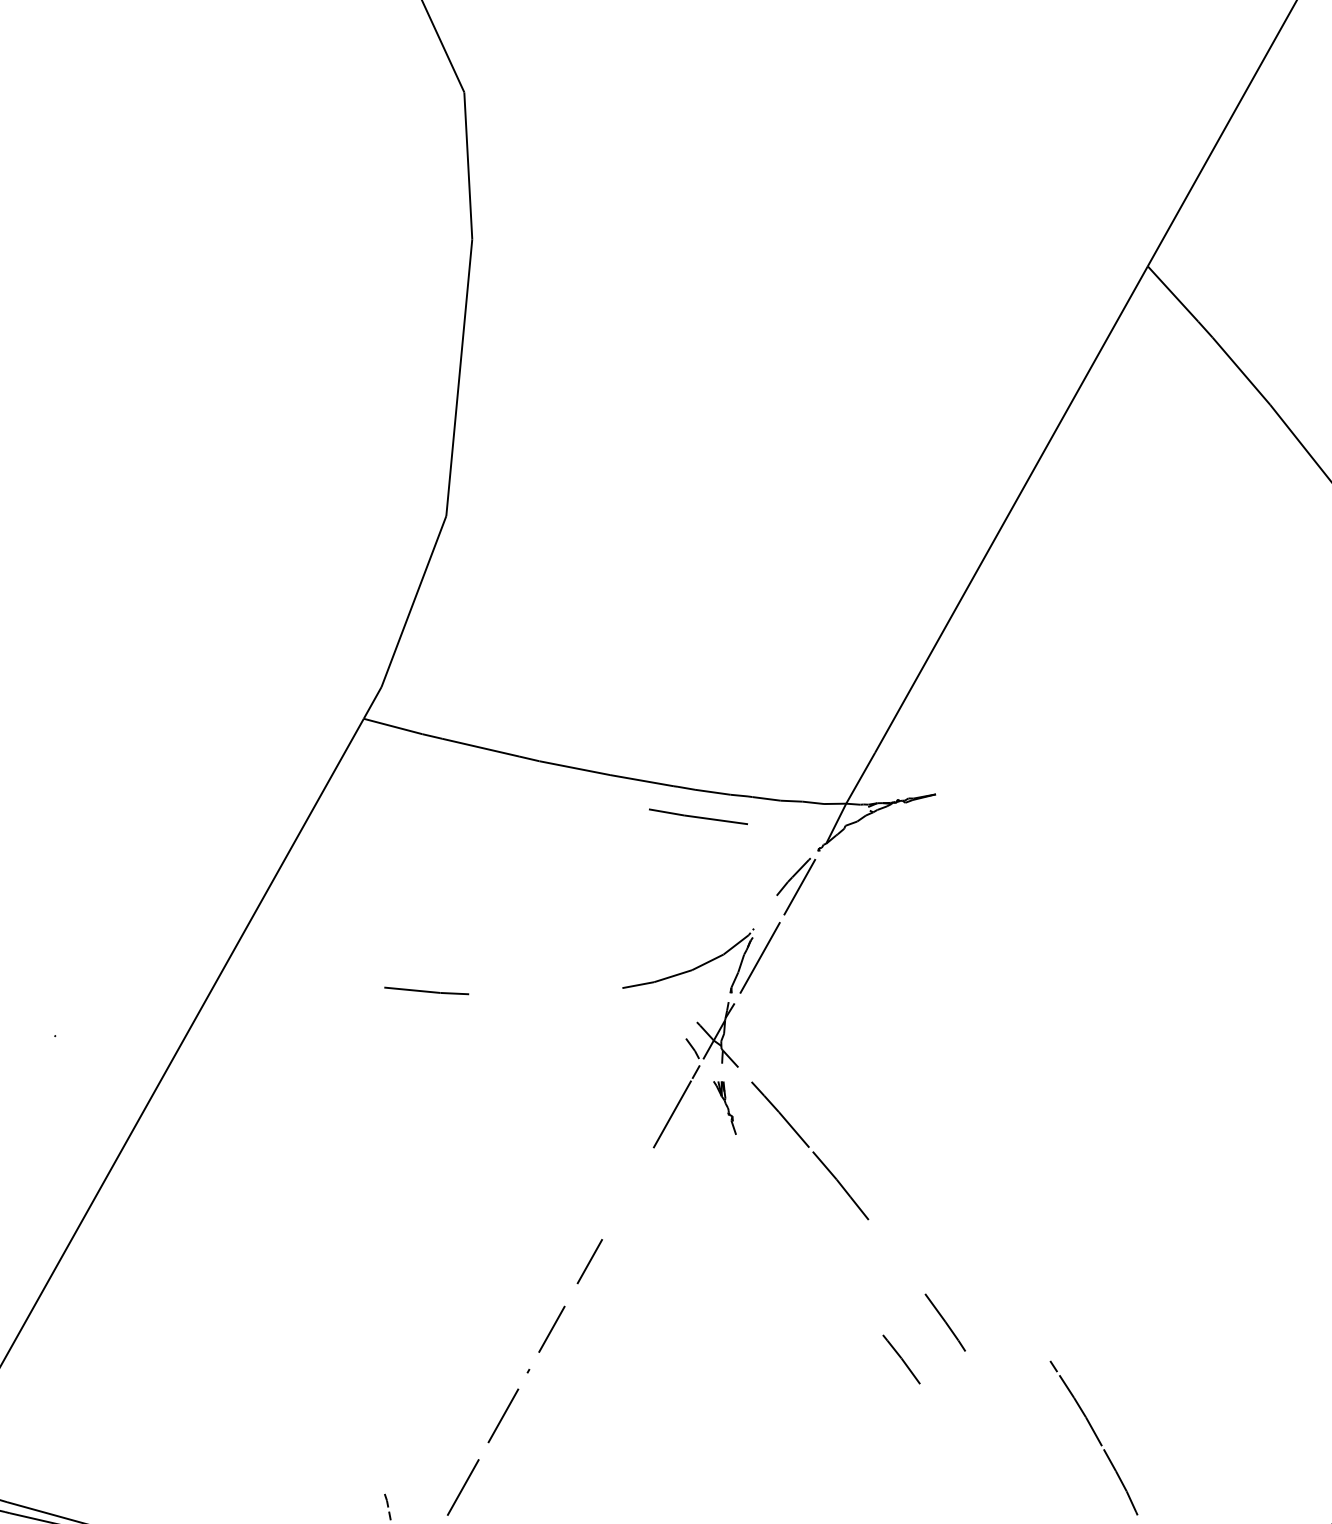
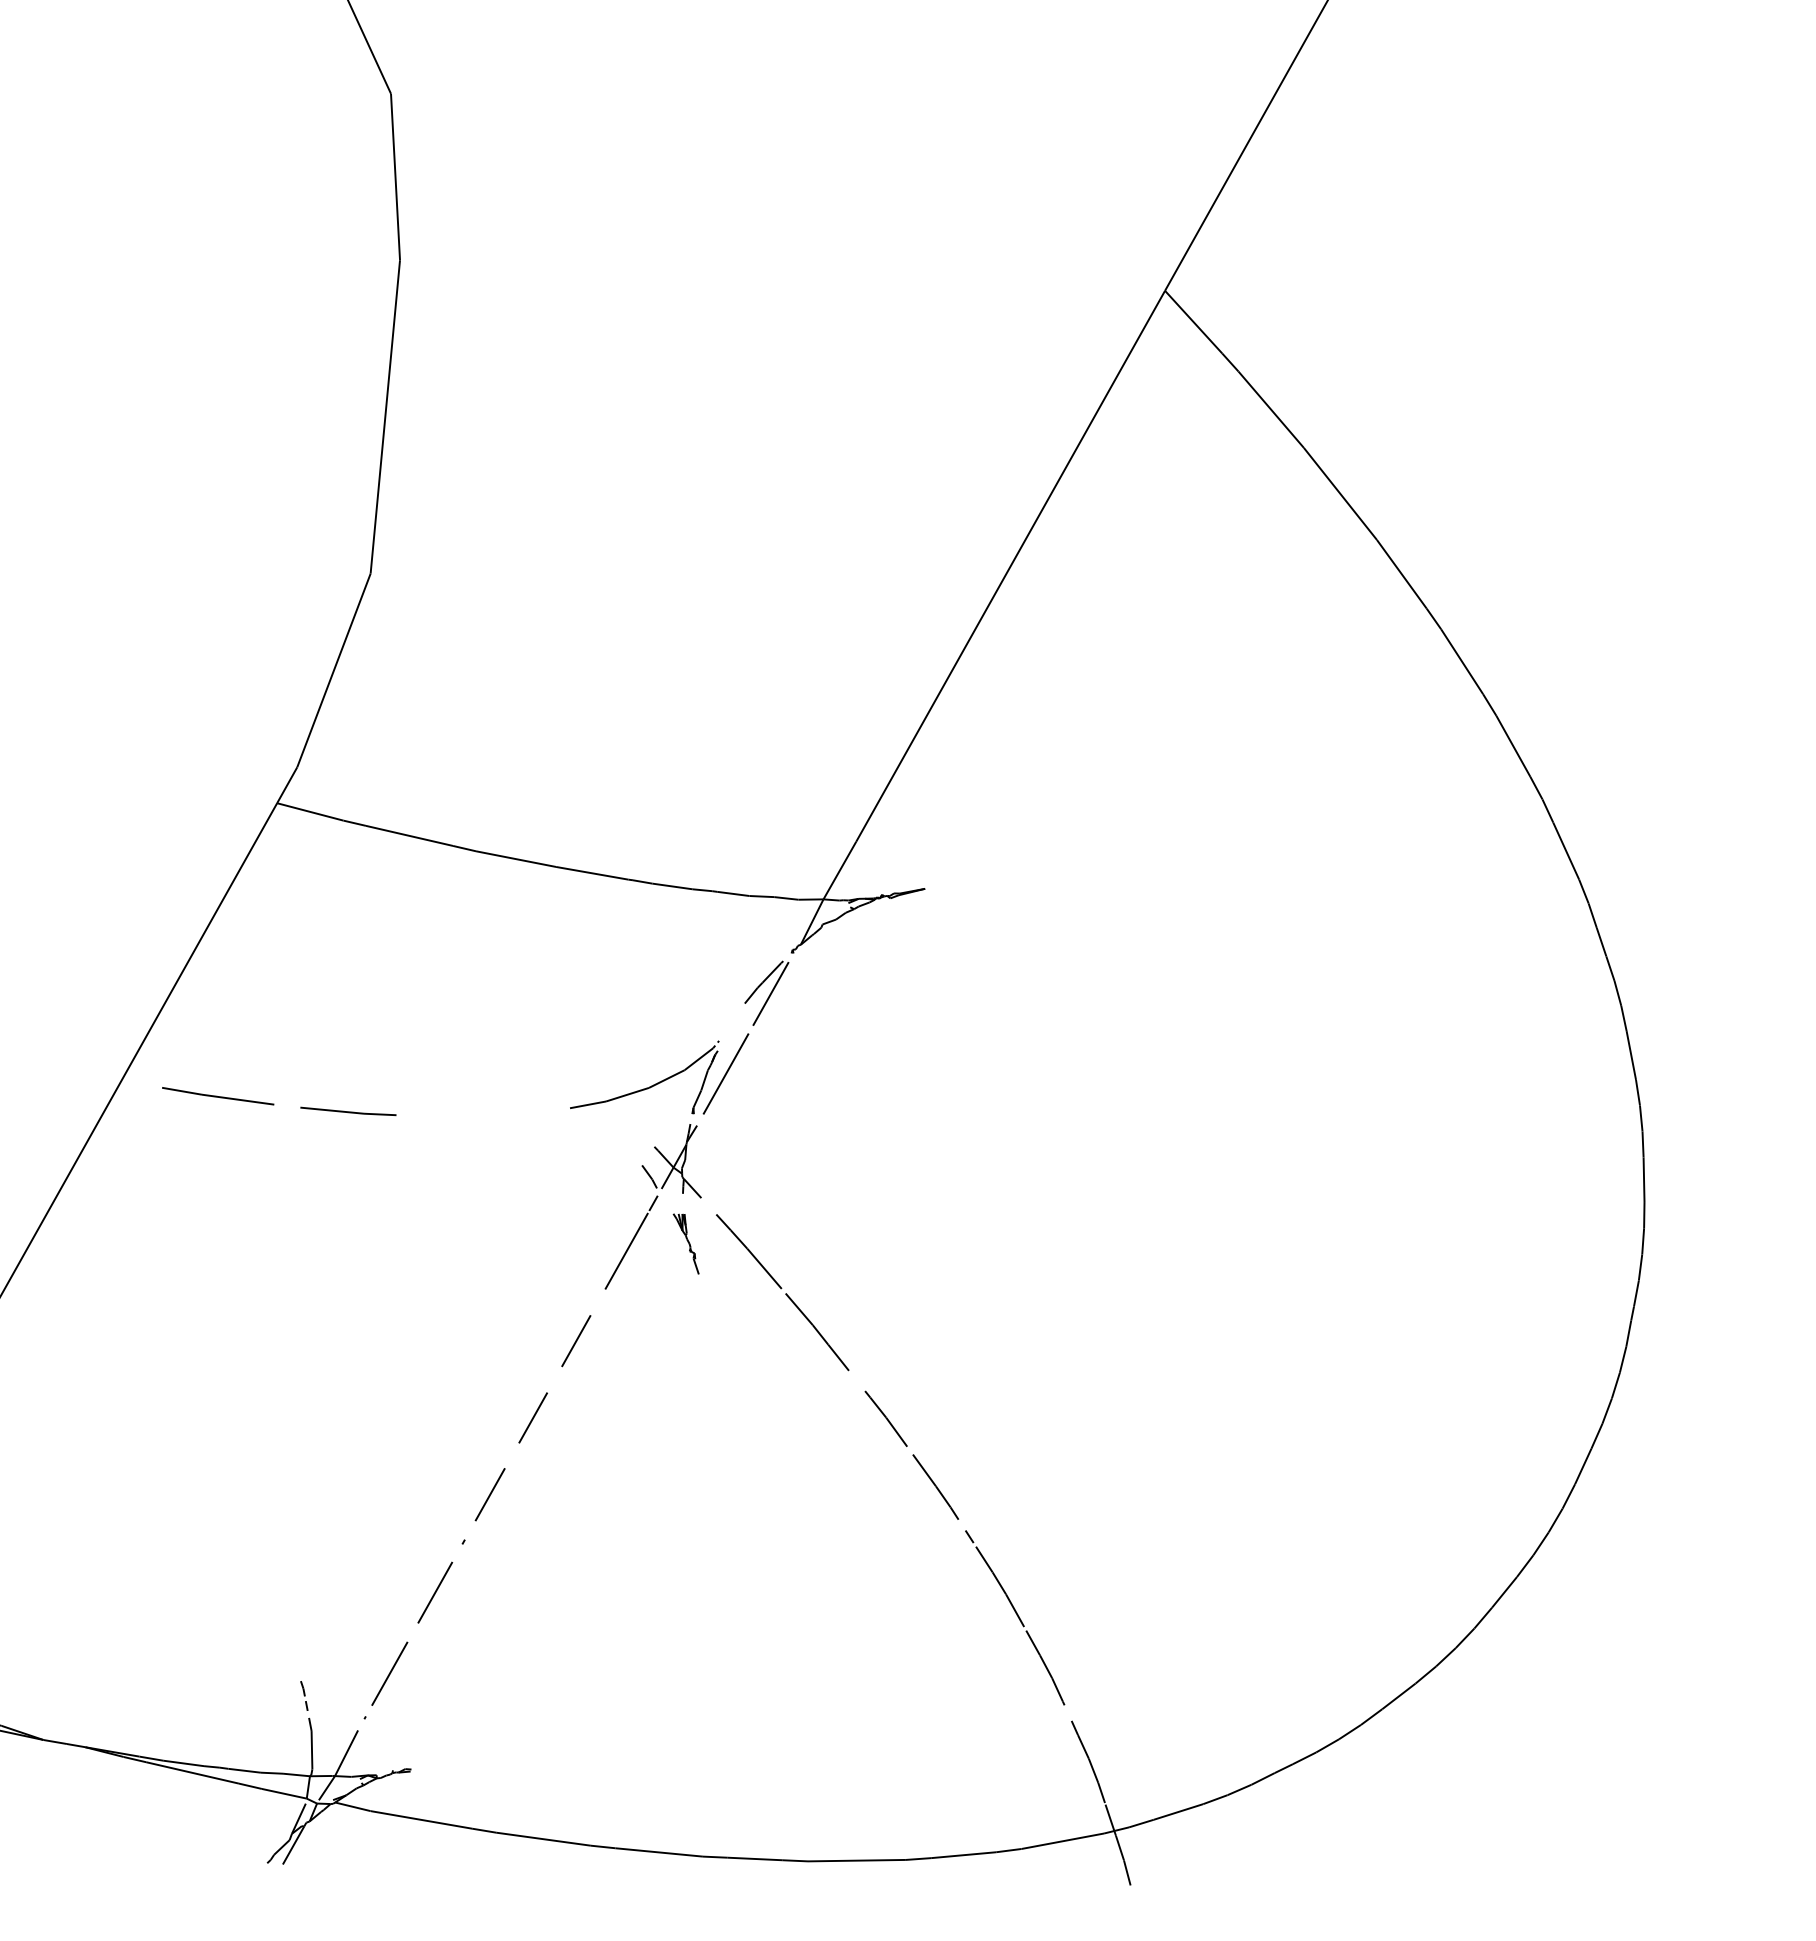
line: (698, 817) -> (218, 1096), moved
line: (628, 1194) -> (576, 1341), added
line: (900, 1359) -> (885, 1418), moved
part: (1094, 1437) -> (1015, 1617), moved

